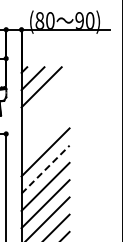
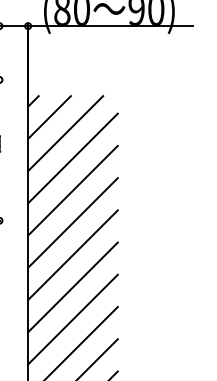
line: (45, 100) -> (72, 158), added
line: (45, 117) -> (72, 189), added
line: (45, 135) -> (72, 223), added
line: (45, 169) -> (72, 287), dashed -> solid

